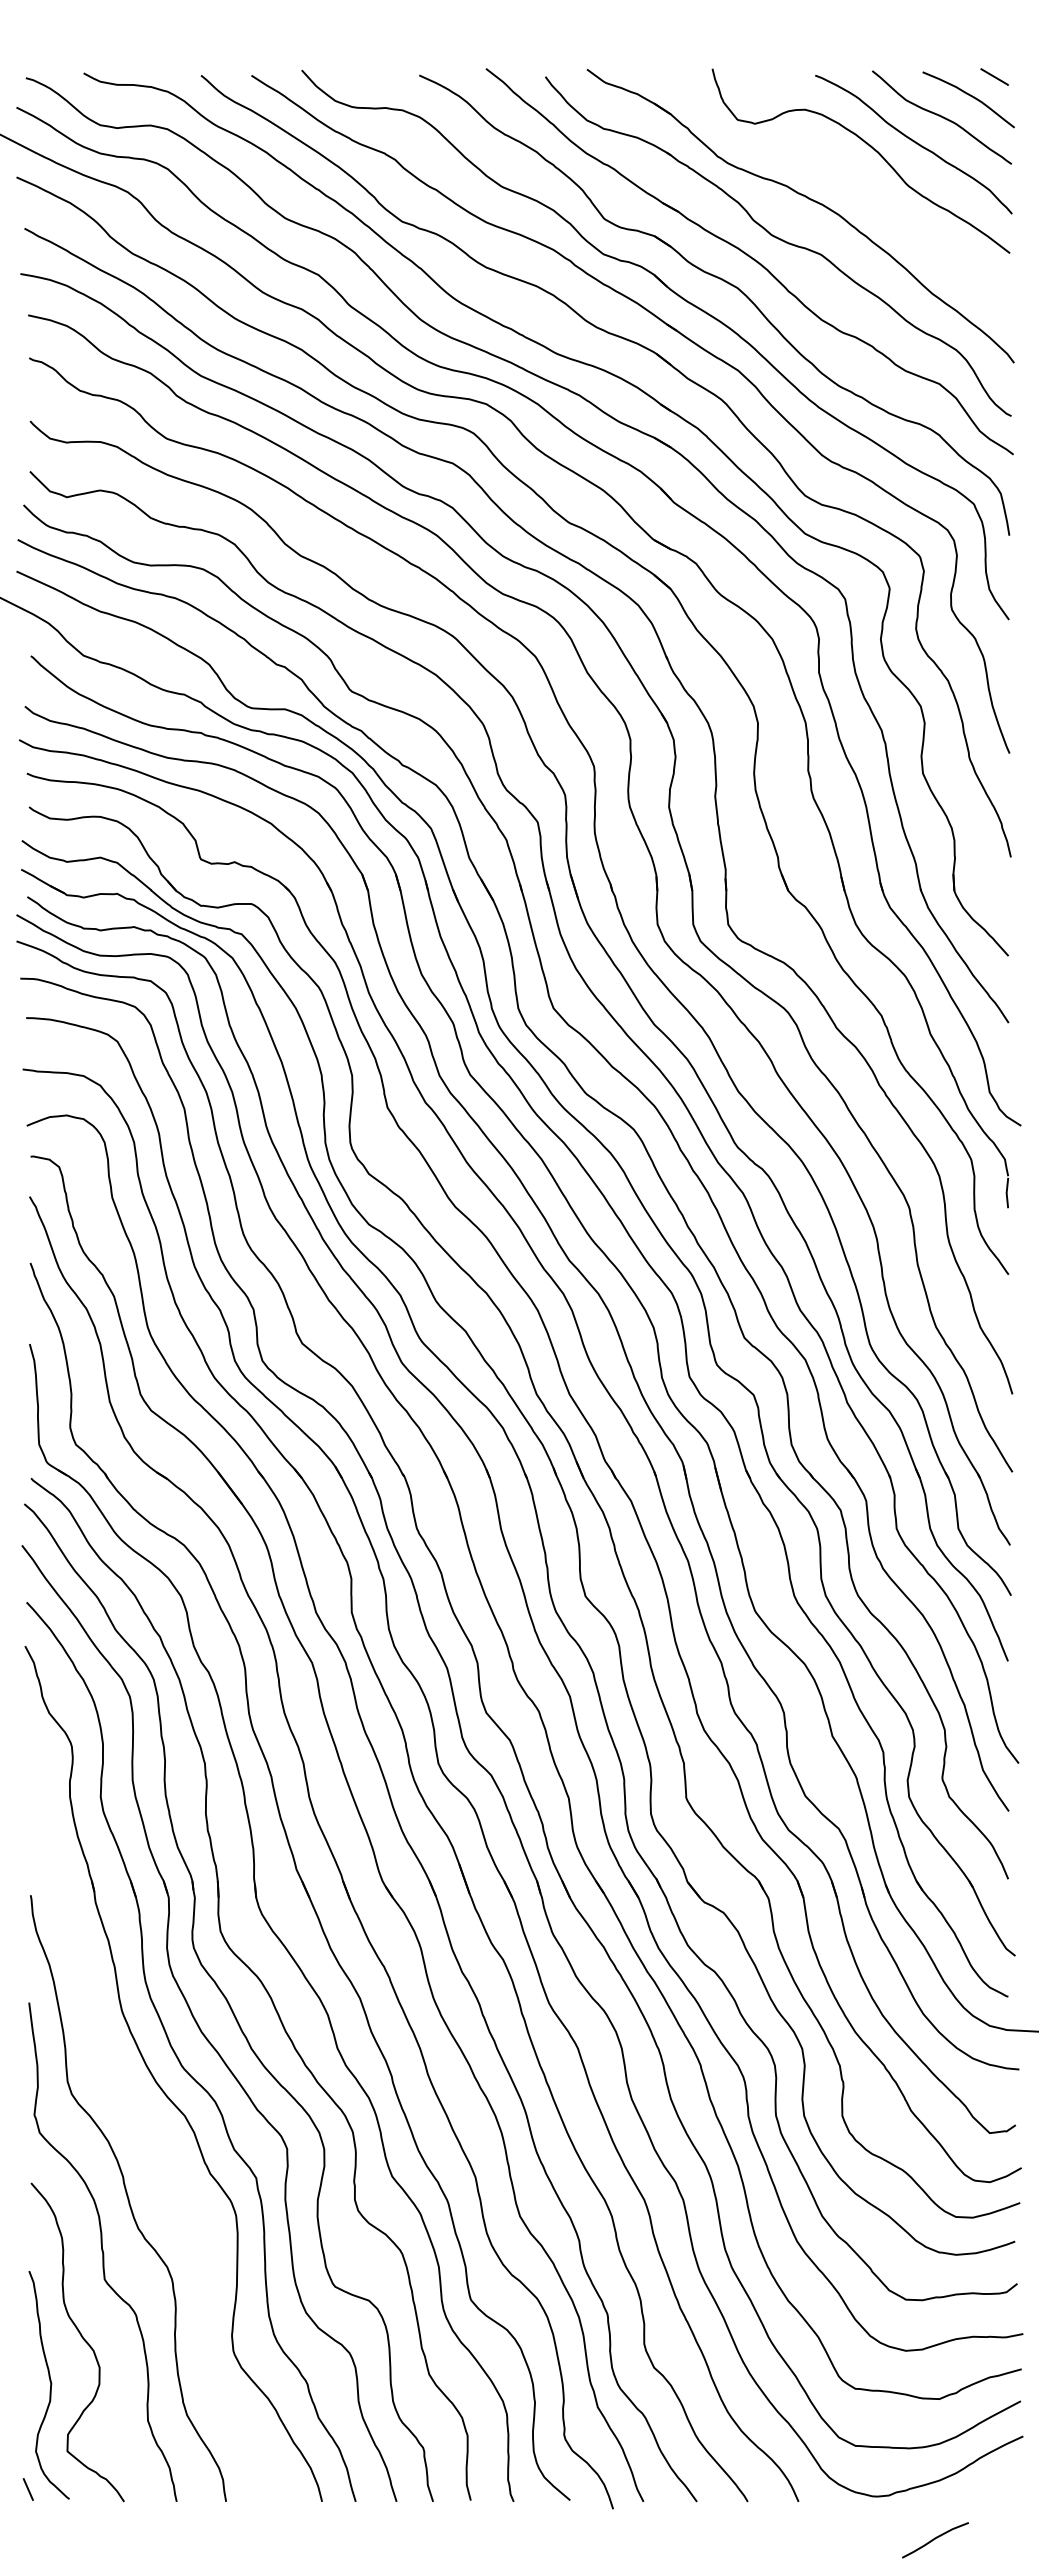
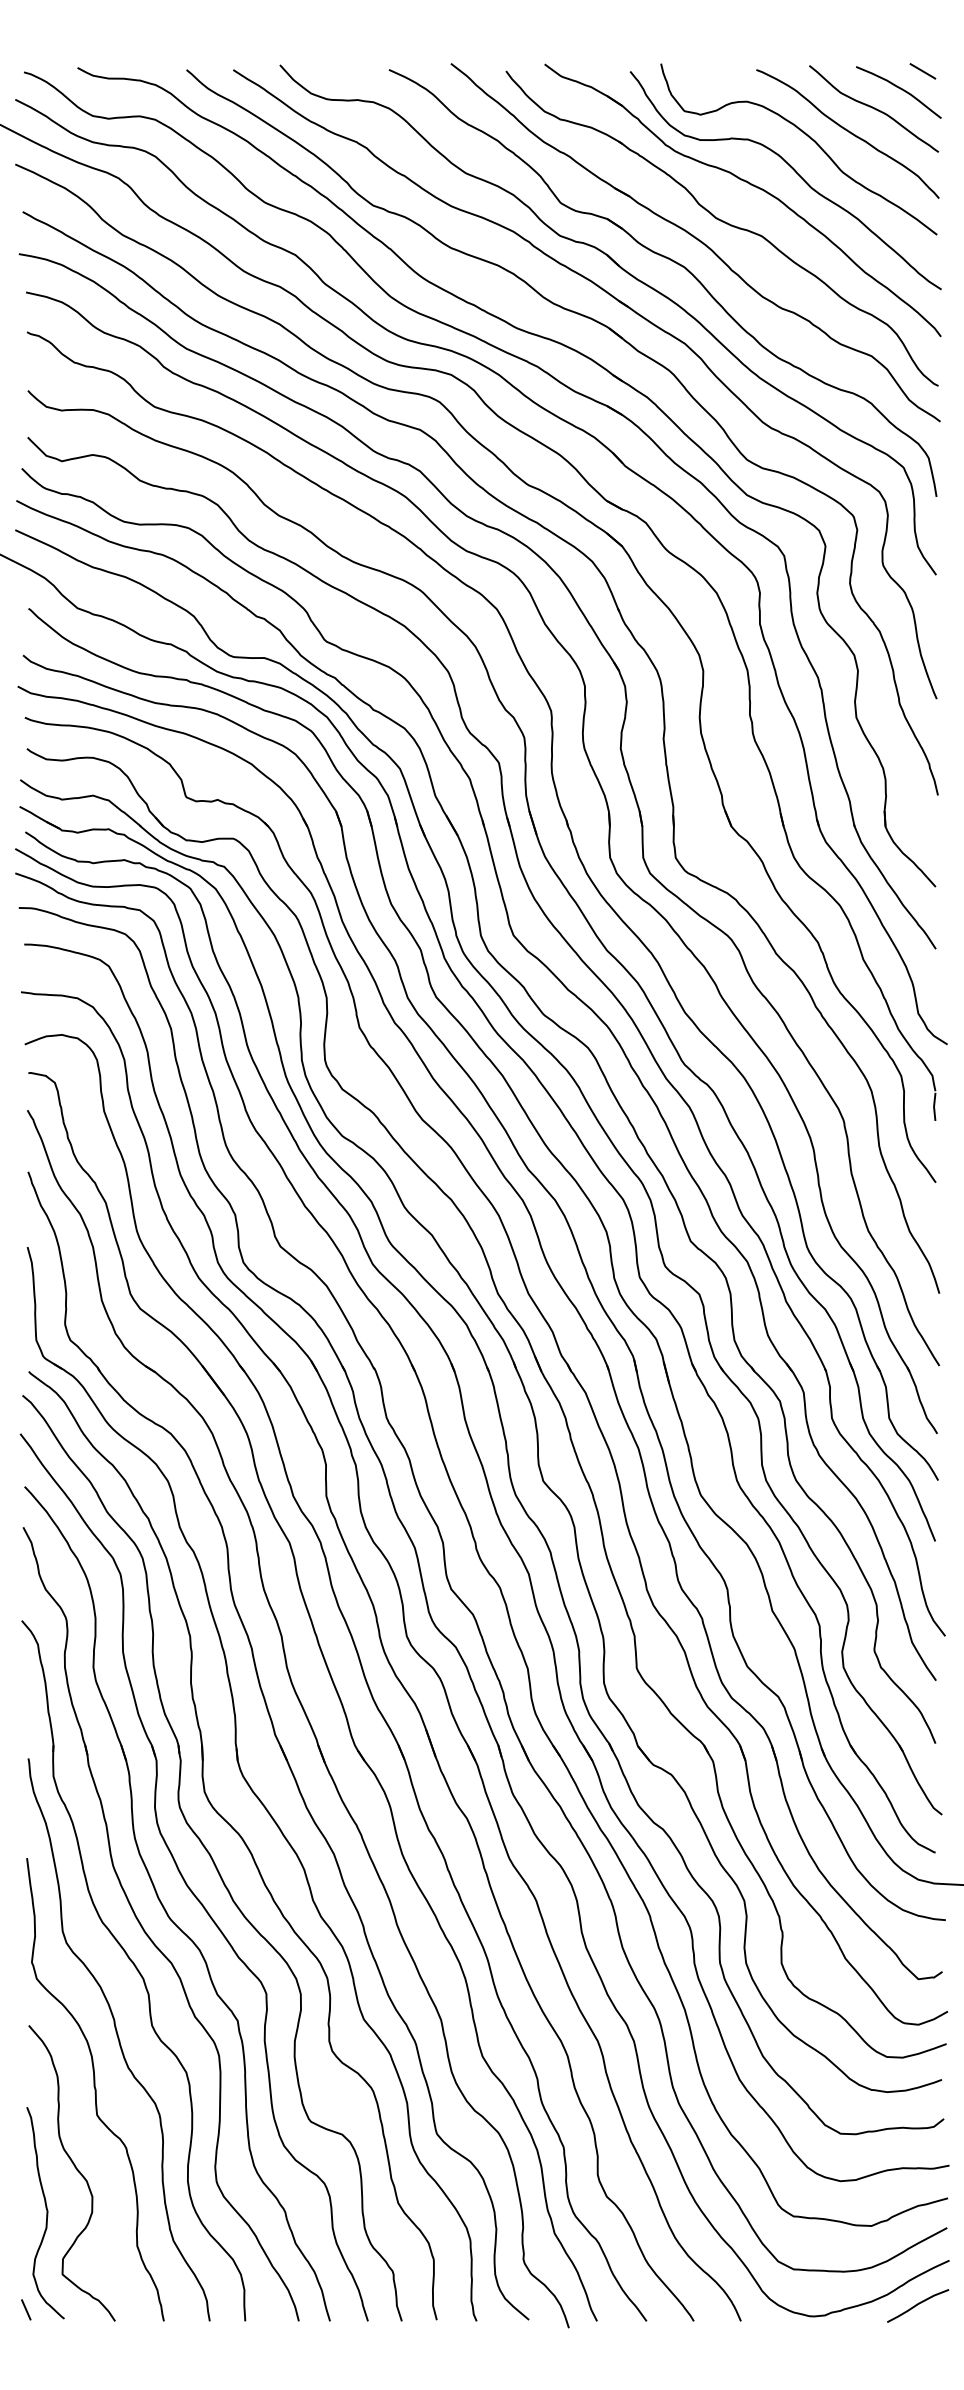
curve: (855, 184) -> (793, 171), added
part: (144, 2123) -> (134, 1970), added
curve: (935, 2539) -> (918, 2305), moved

